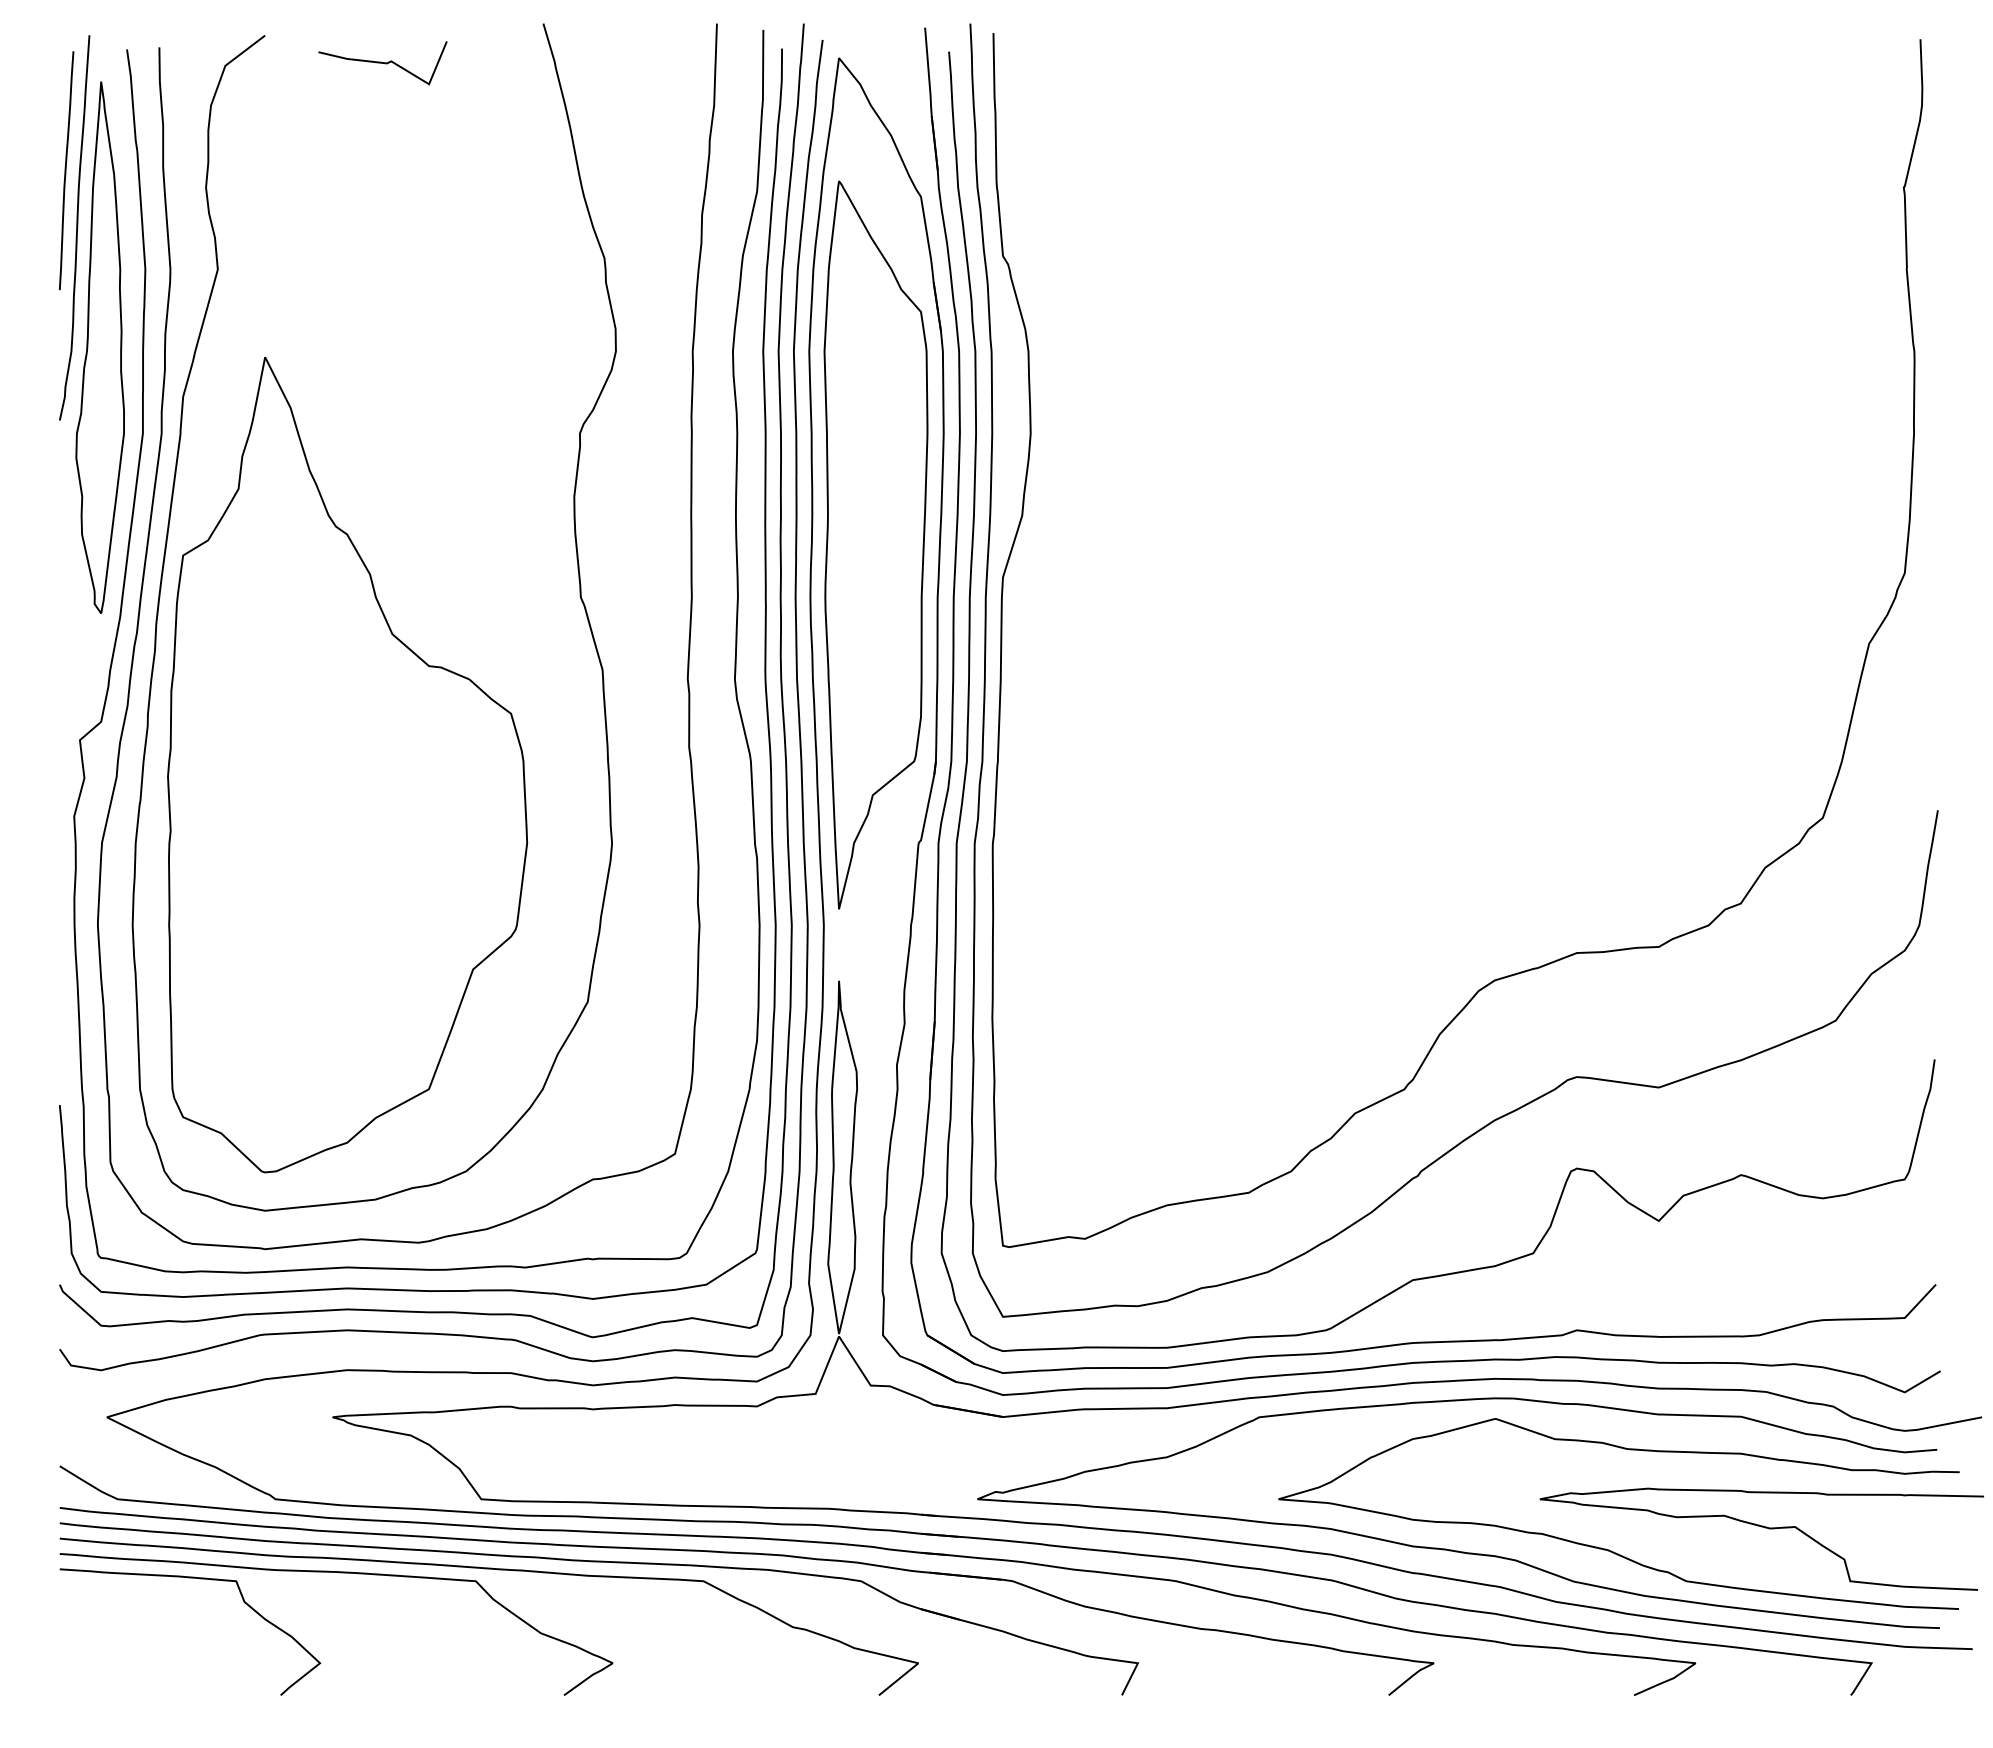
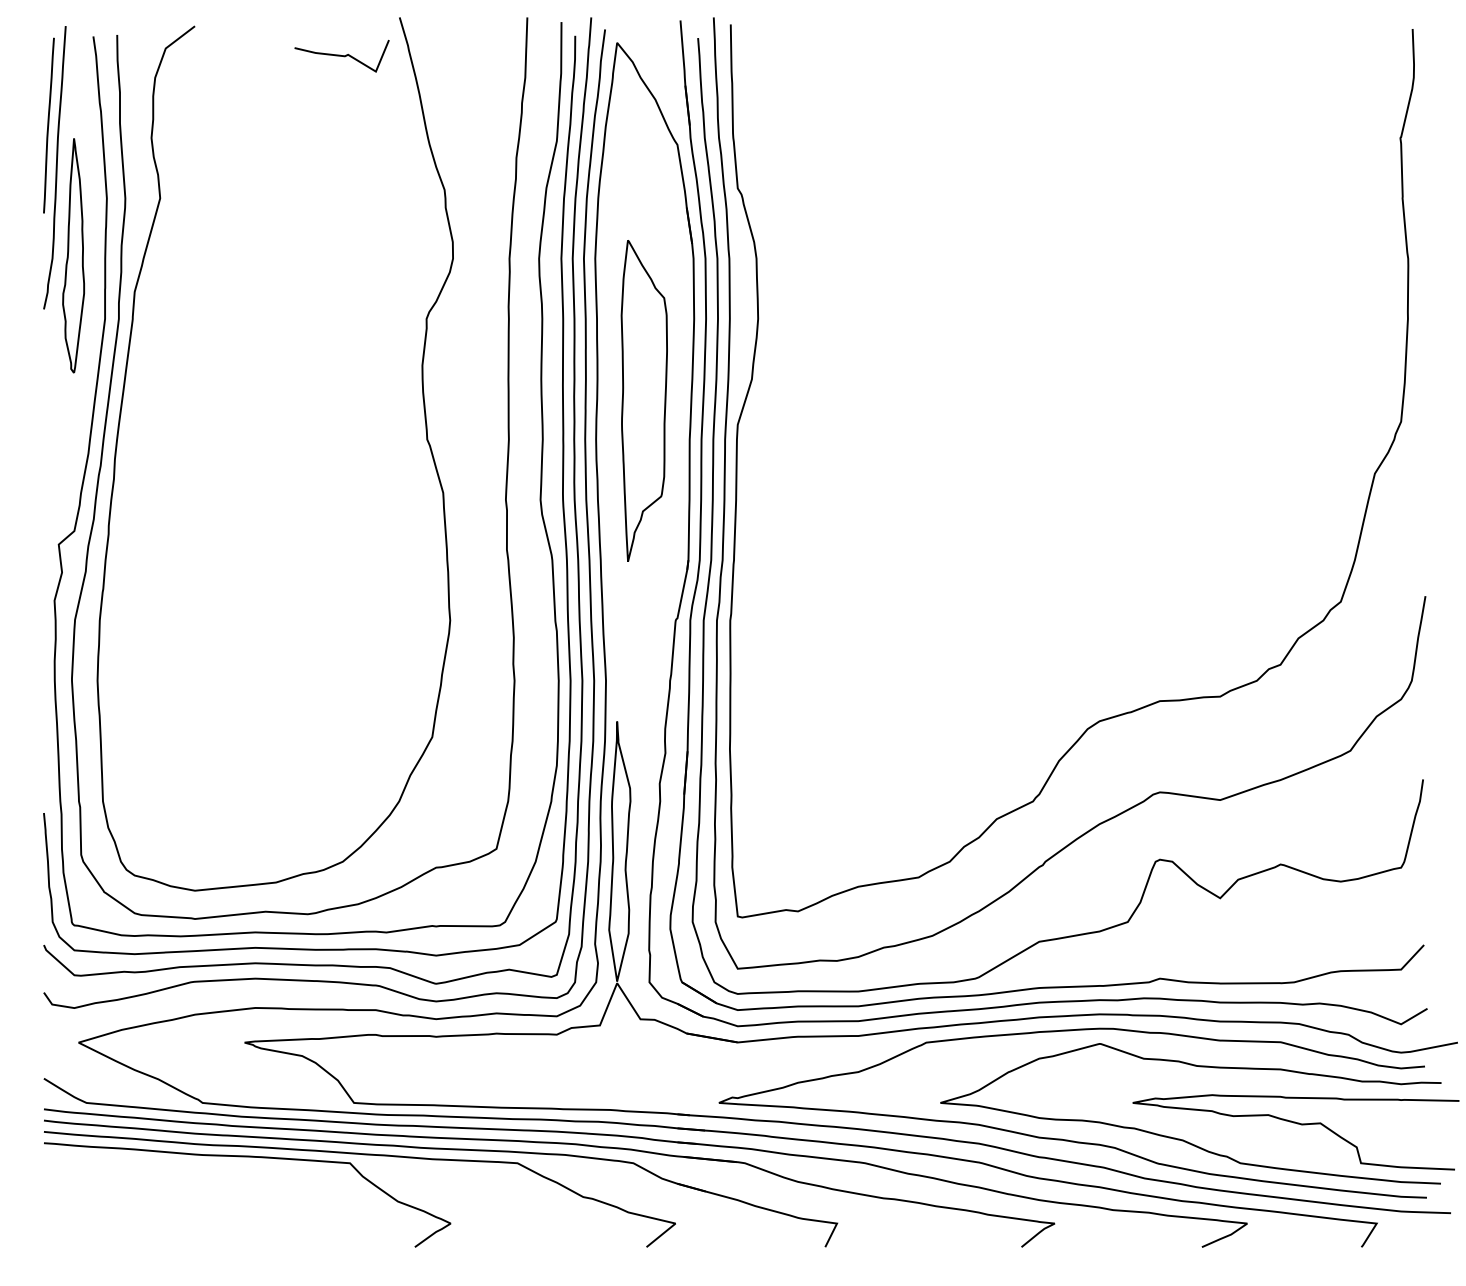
curve: (382, 63) -> (341, 56), moved
part: (99, 347) -> (73, 255), size x0.6
part: (875, 544) -> (643, 400), size x0.6
part: (347, 764) -> (255, 562), removed
curve: (199, 1579) -> (146, 1161), removed

